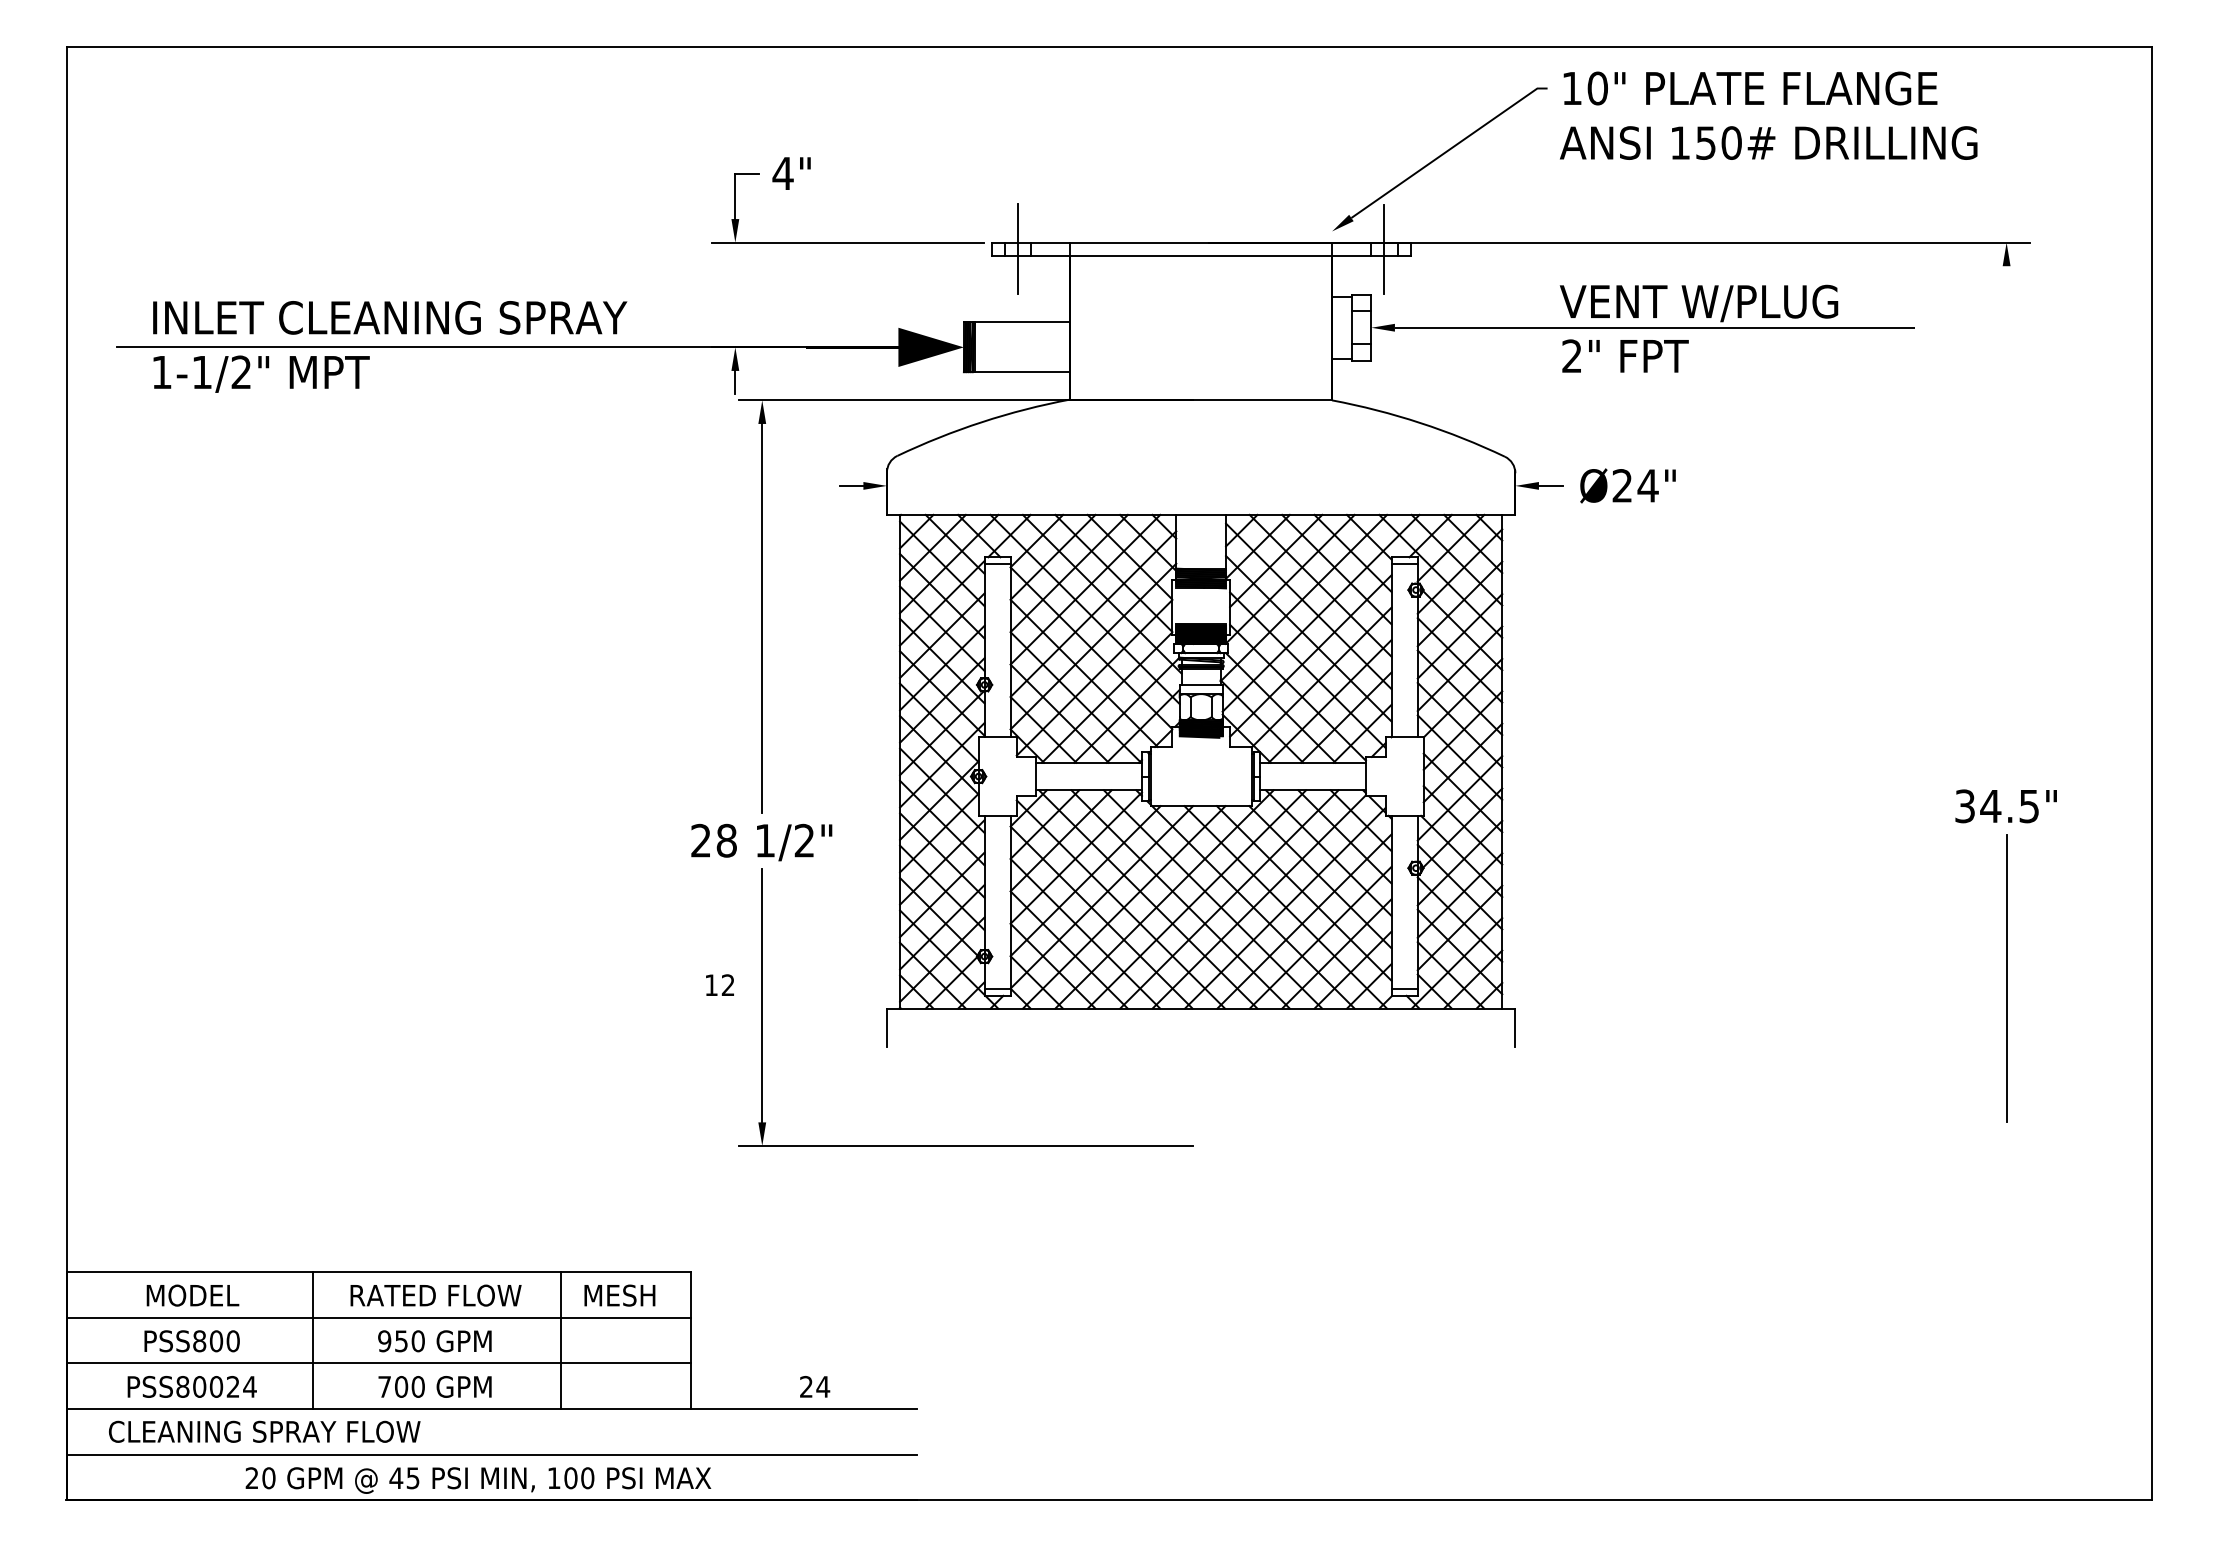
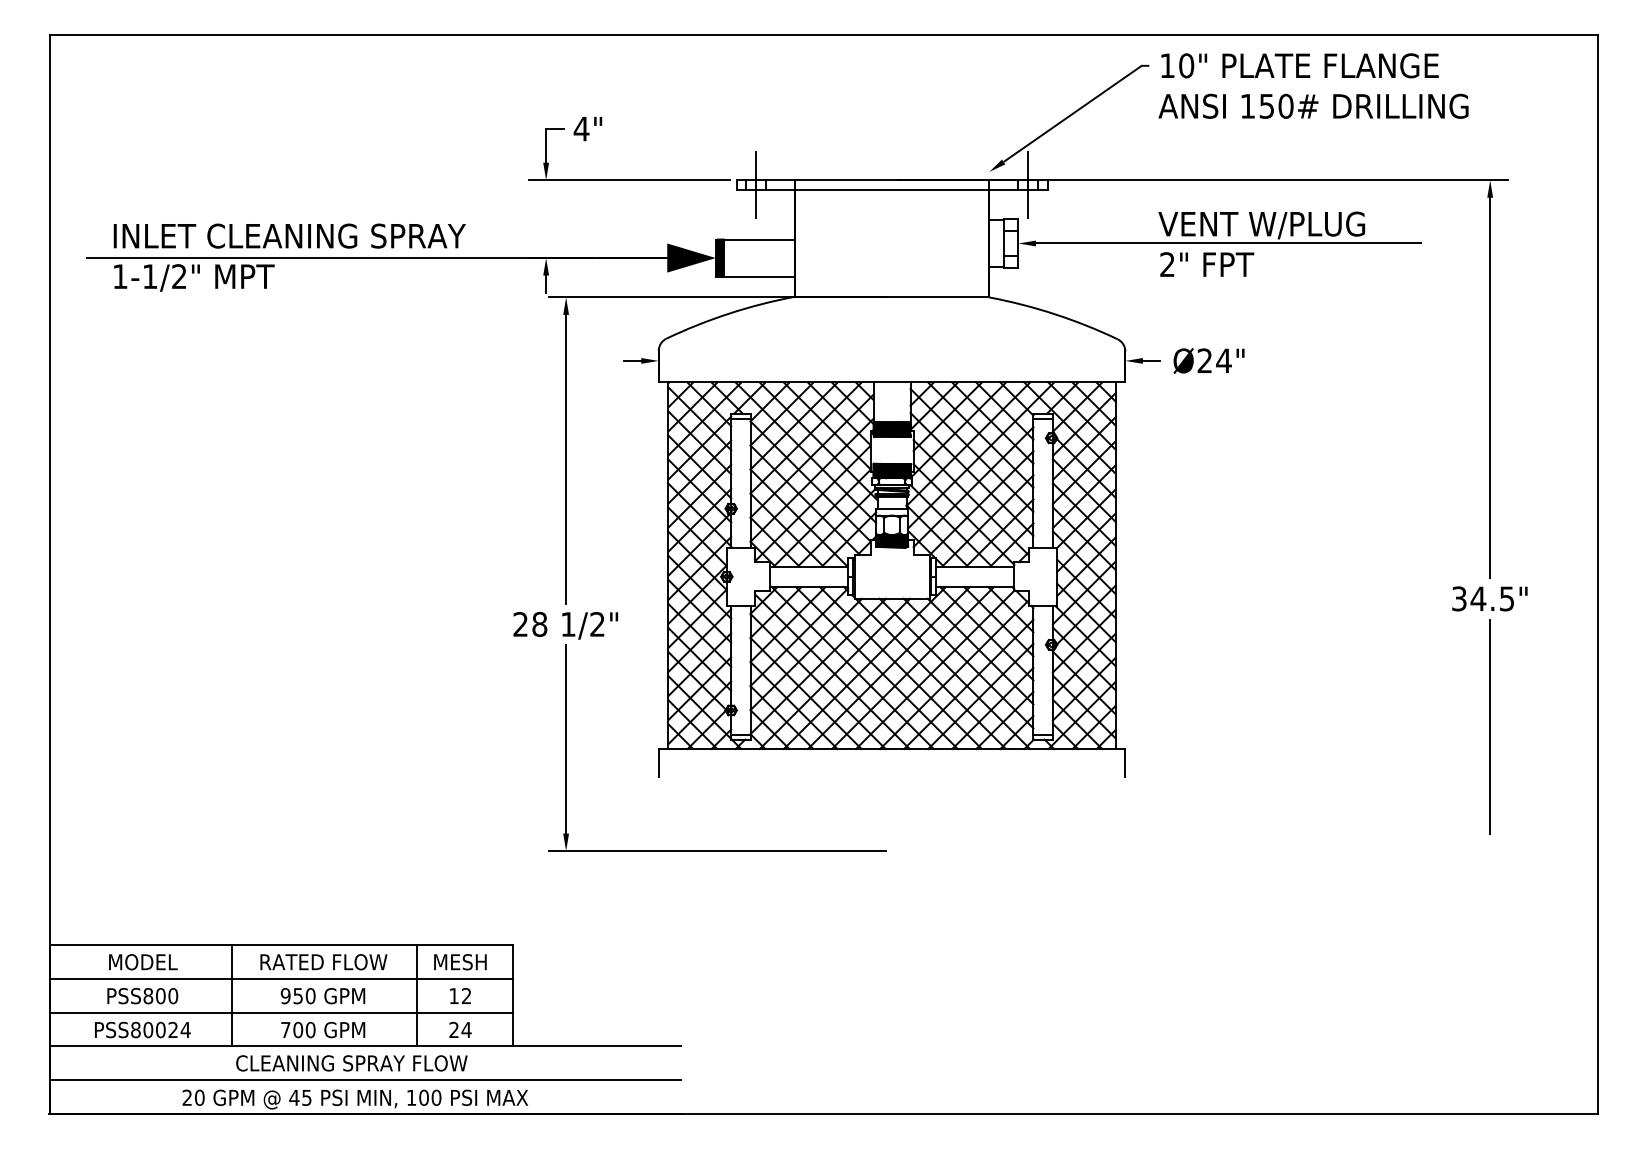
line: (2006, 522) -> (1490, 388), added
text: (719, 984) -> (460, 995), moved
text: (815, 1386) -> (460, 1029), moved
text: (264, 1431) -> (351, 1063), moved

